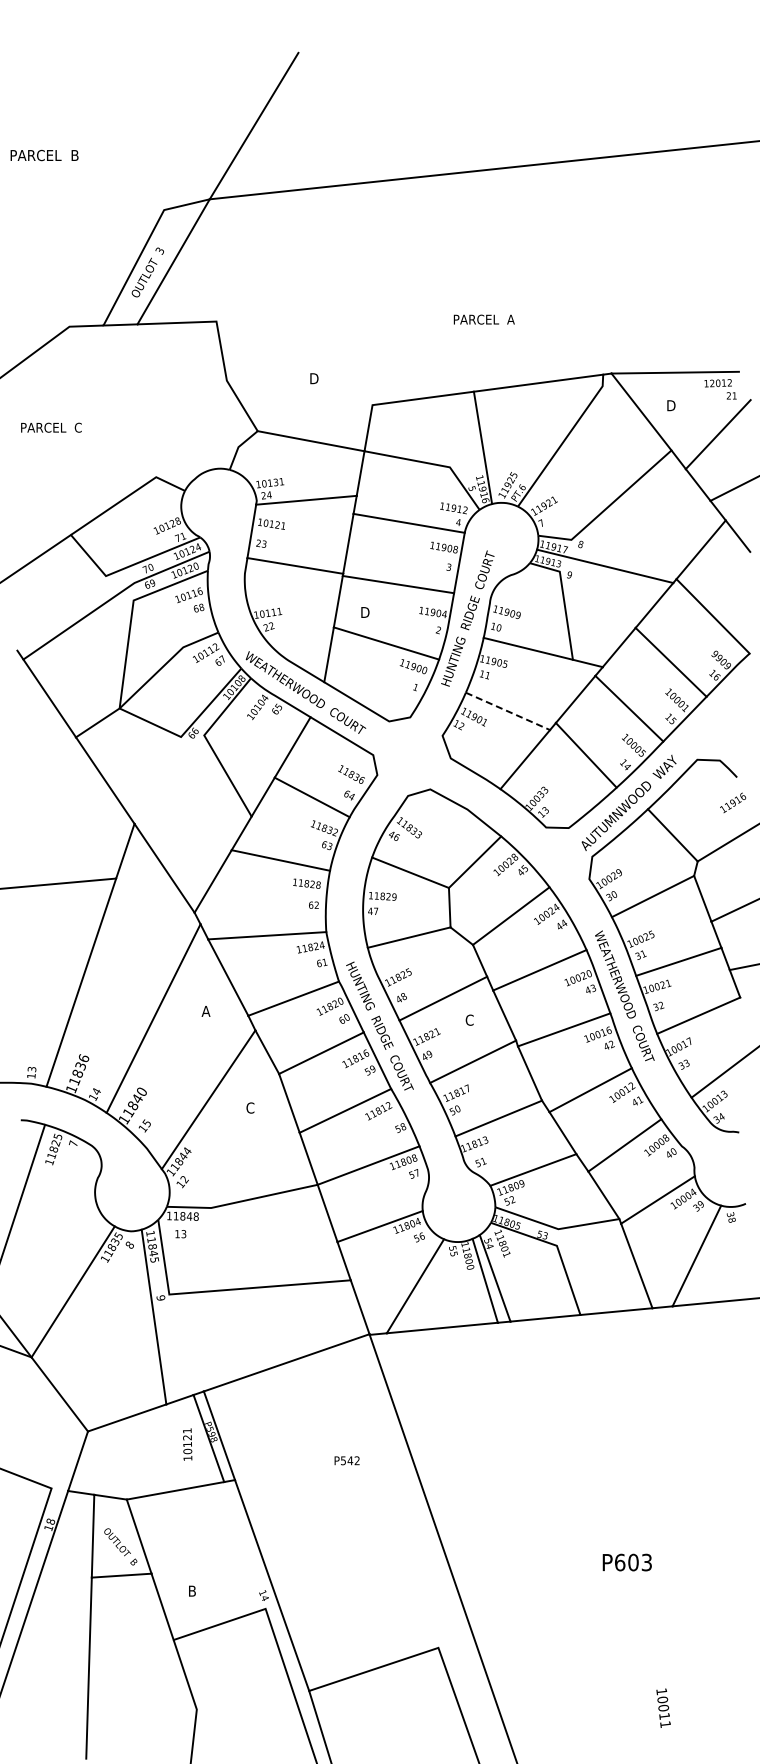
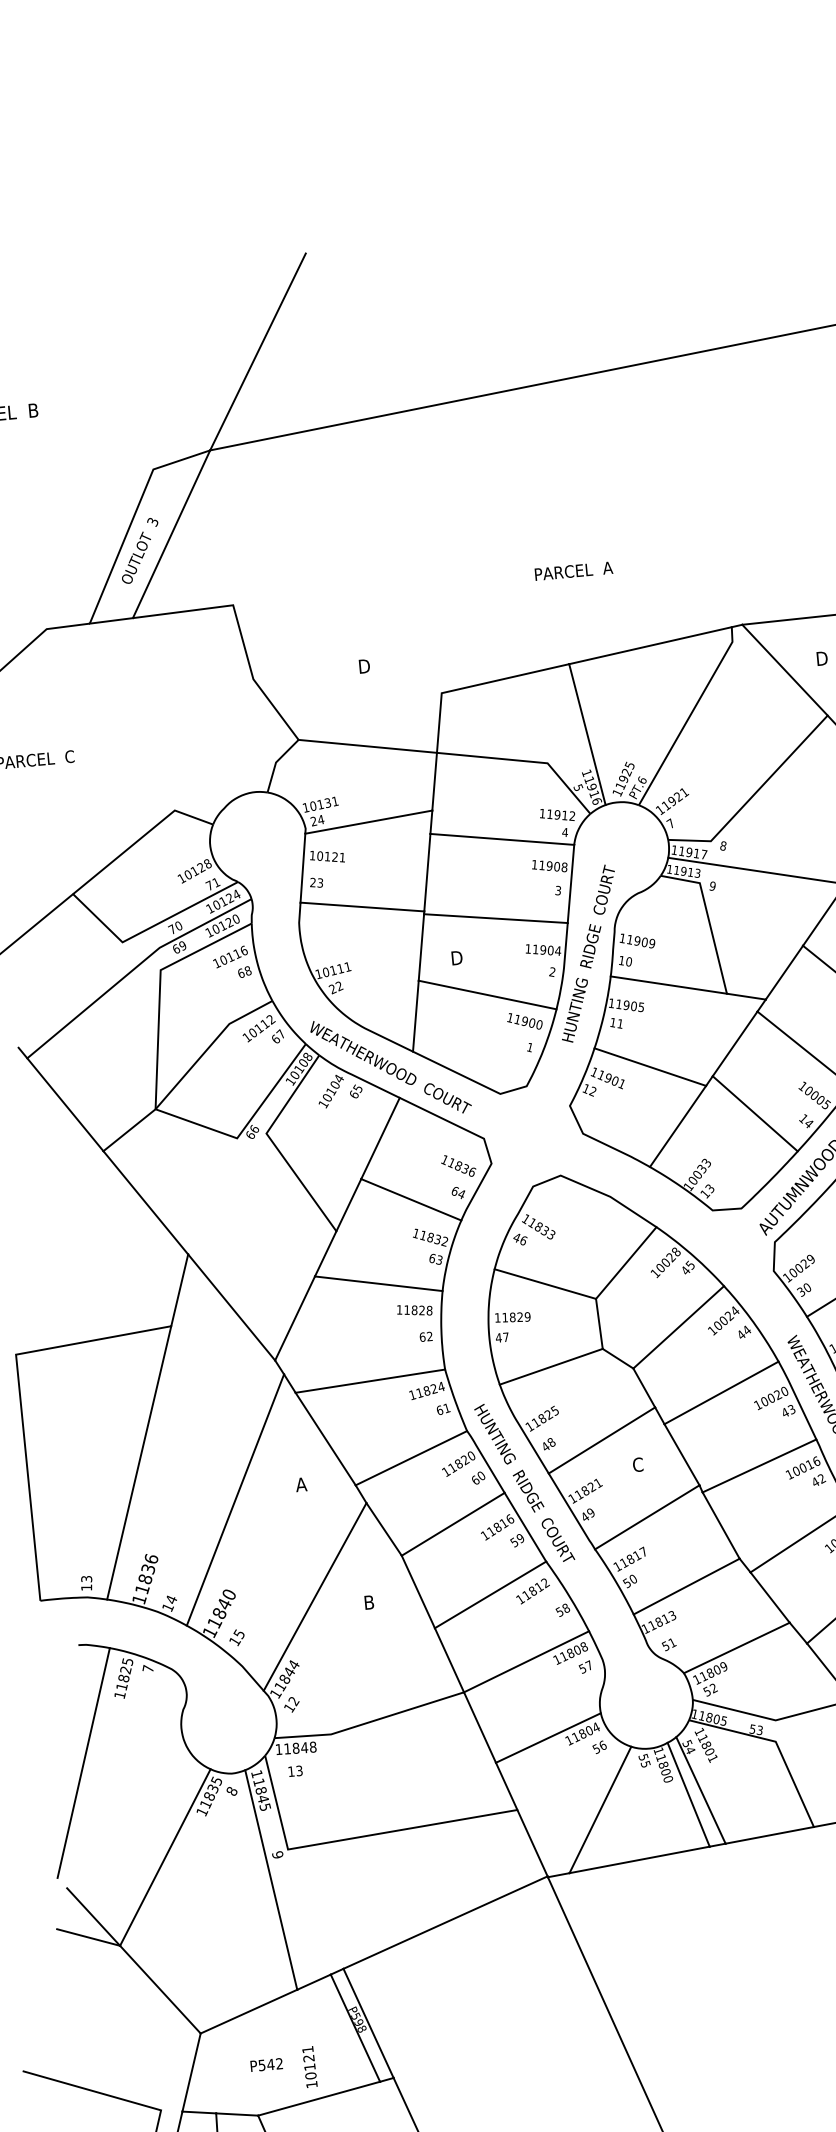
line: (508, 711) -> (651, 1067), dashed -> solid
text: (250, 1107) -> (369, 1601), C -> B
text: (187, 1444) -> (309, 2067), moved
text: (346, 1460) -> (265, 2064), moved

